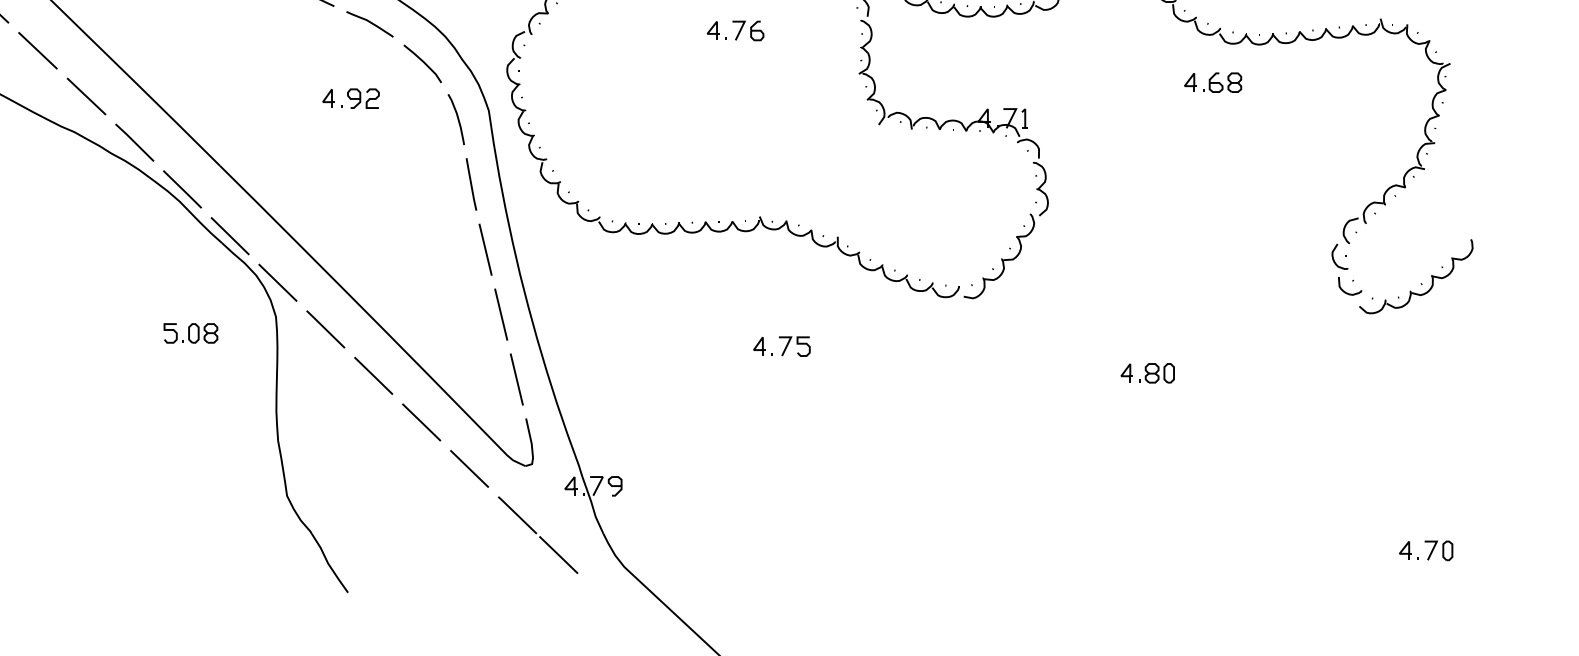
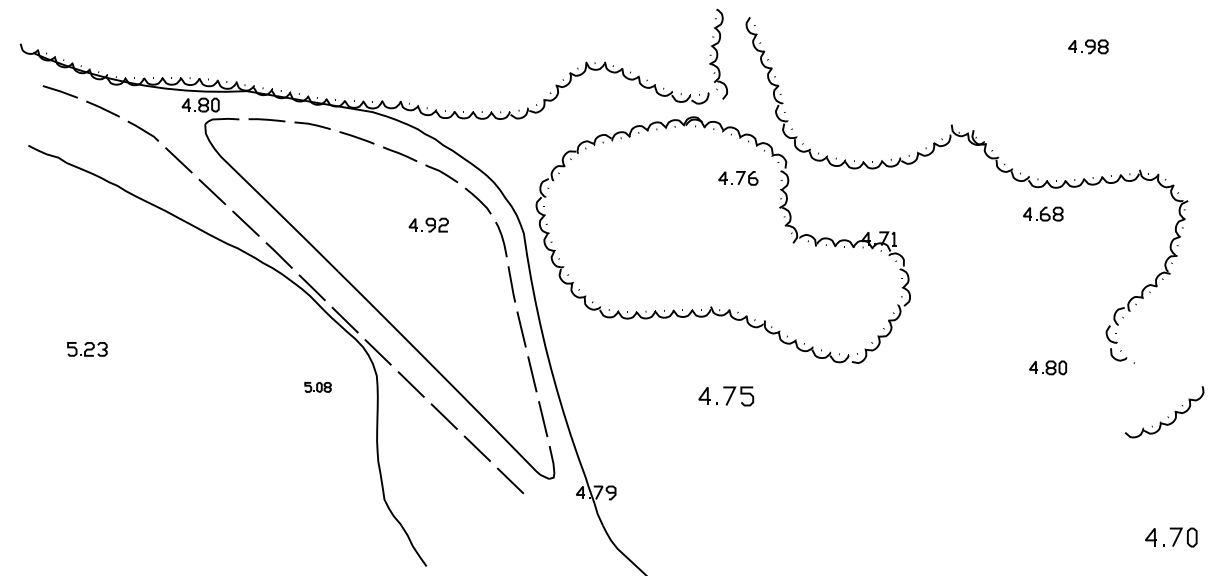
part: (735, 31) -> (738, 178), moved
part: (1213, 81) -> (1043, 213), moved
part: (1416, 277) -> (1164, 412), moved
part: (190, 333) -> (317, 387), size x0.7
part: (782, 346) -> (726, 396), size x1.4
part: (1148, 372) -> (1048, 367), moved
line: (537, 533) -> (557, 525), removed
part: (1426, 550) -> (1171, 537), size x1.4

